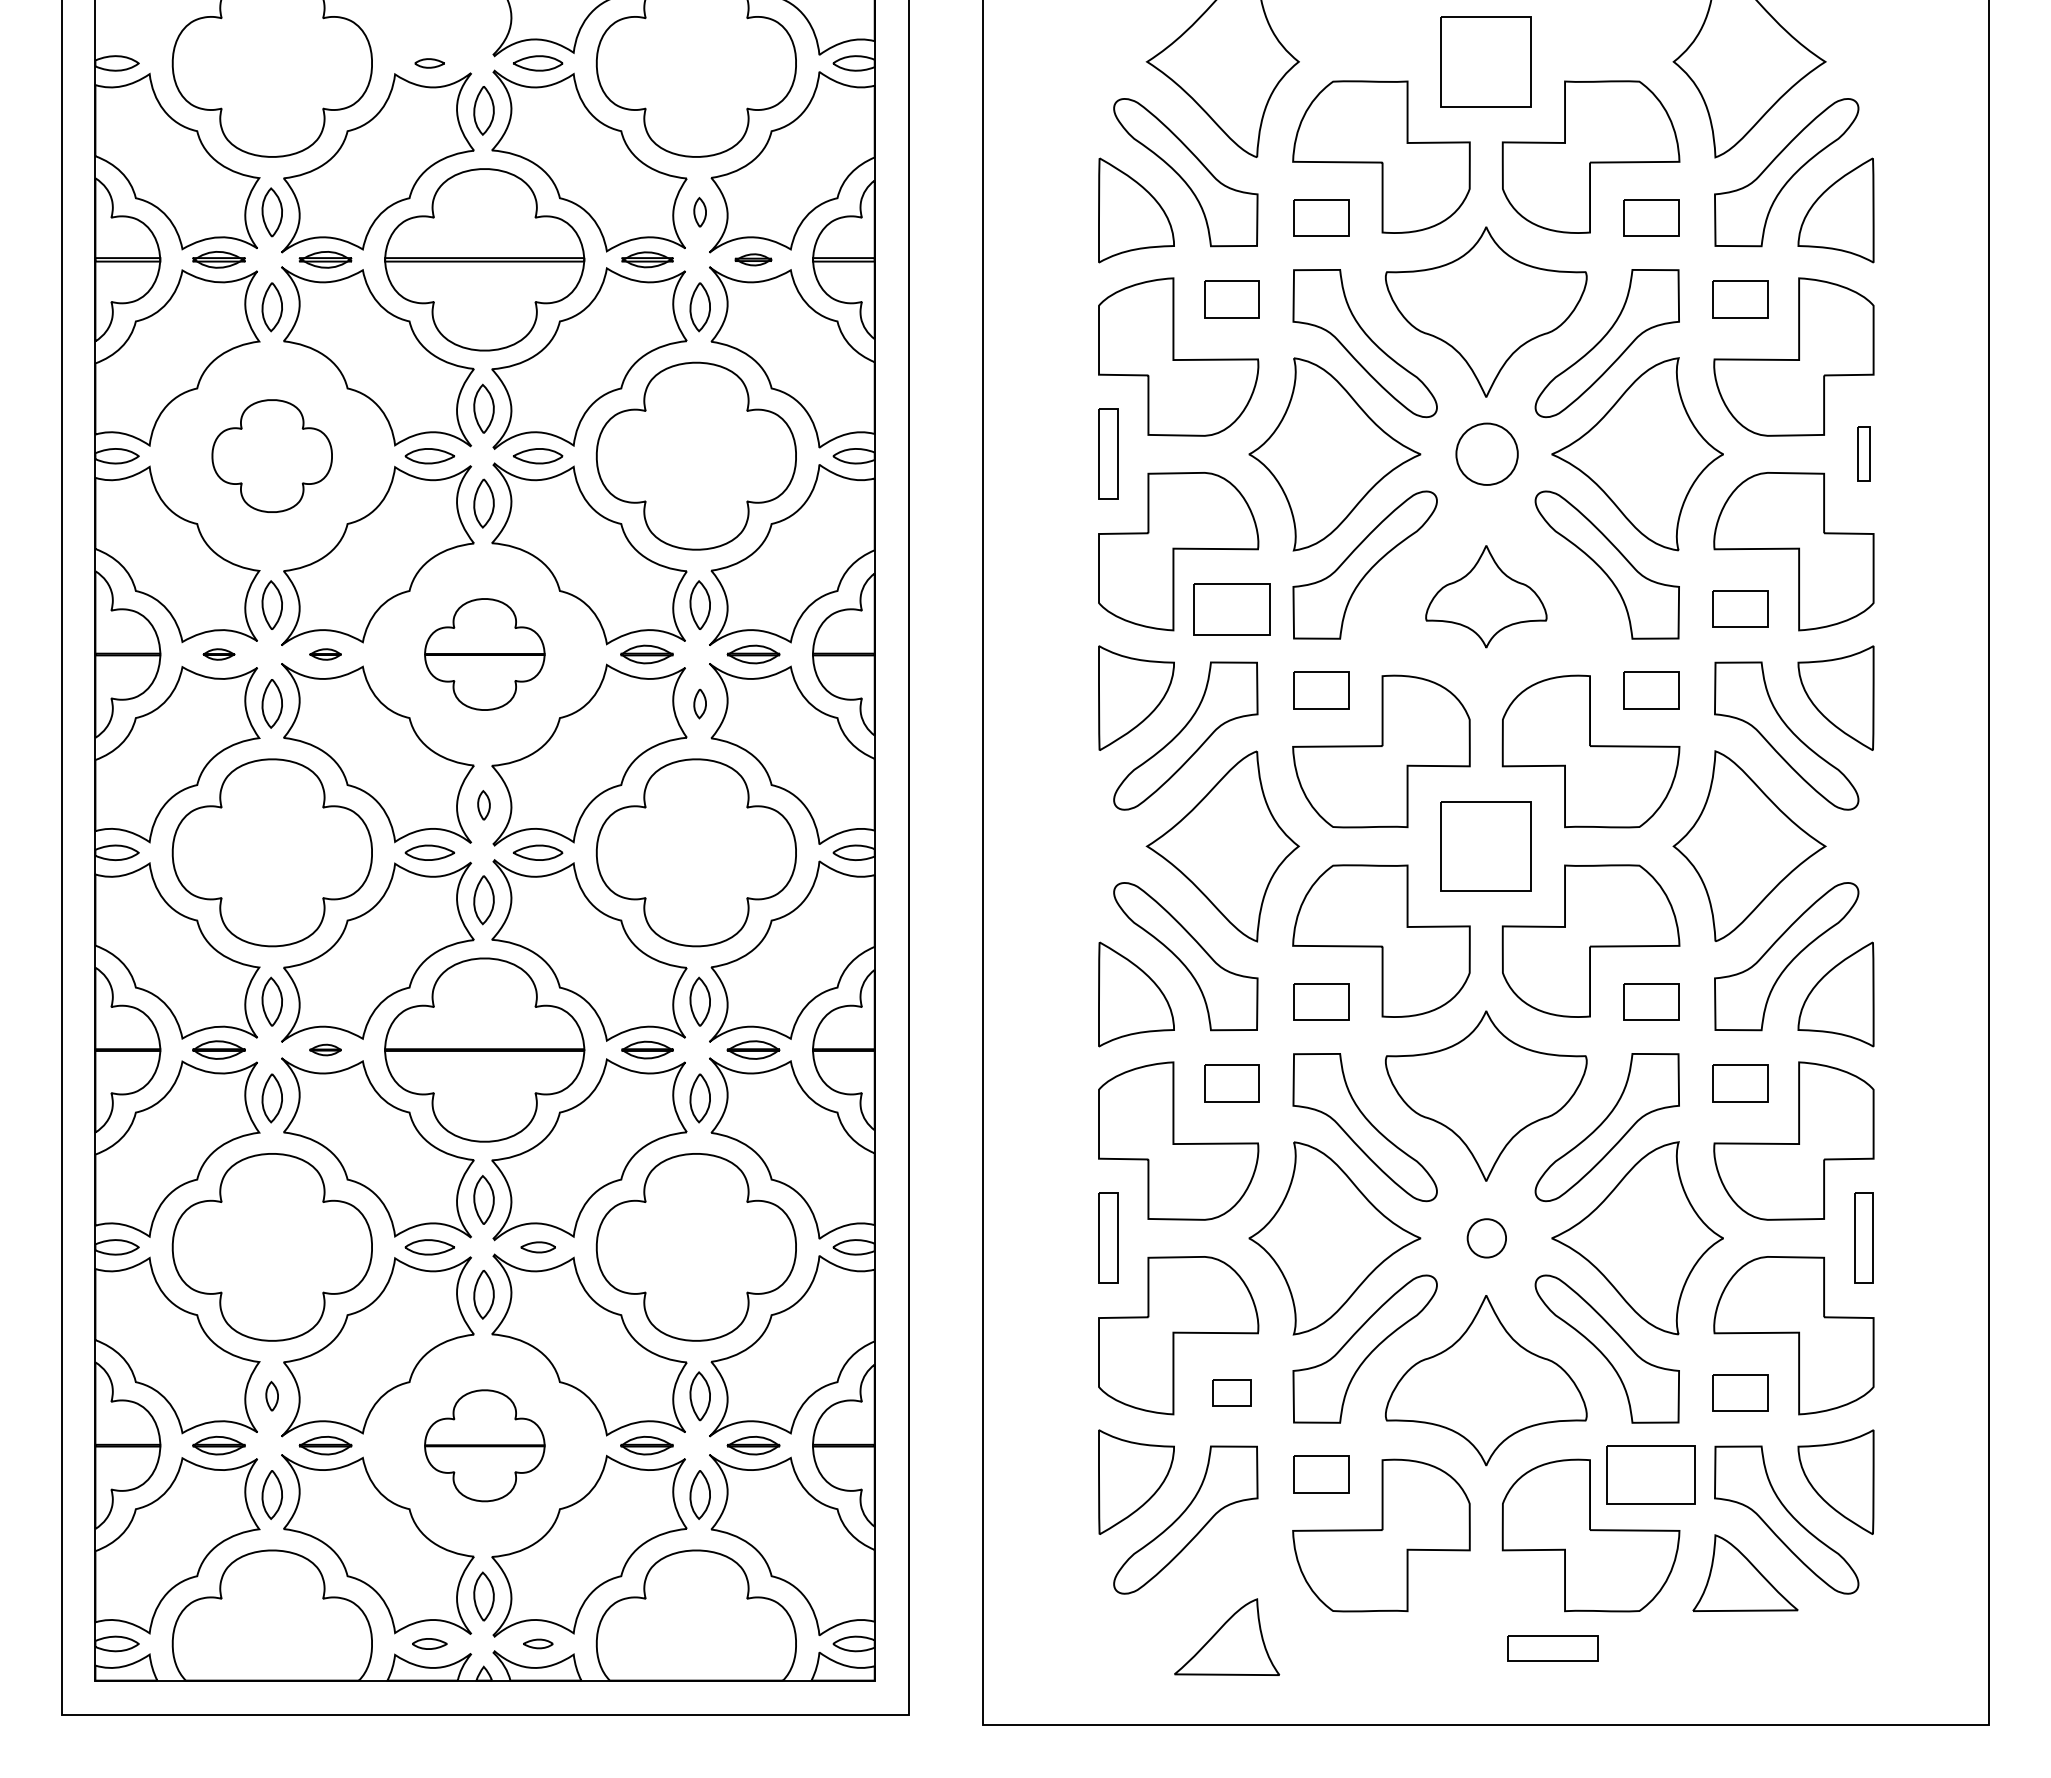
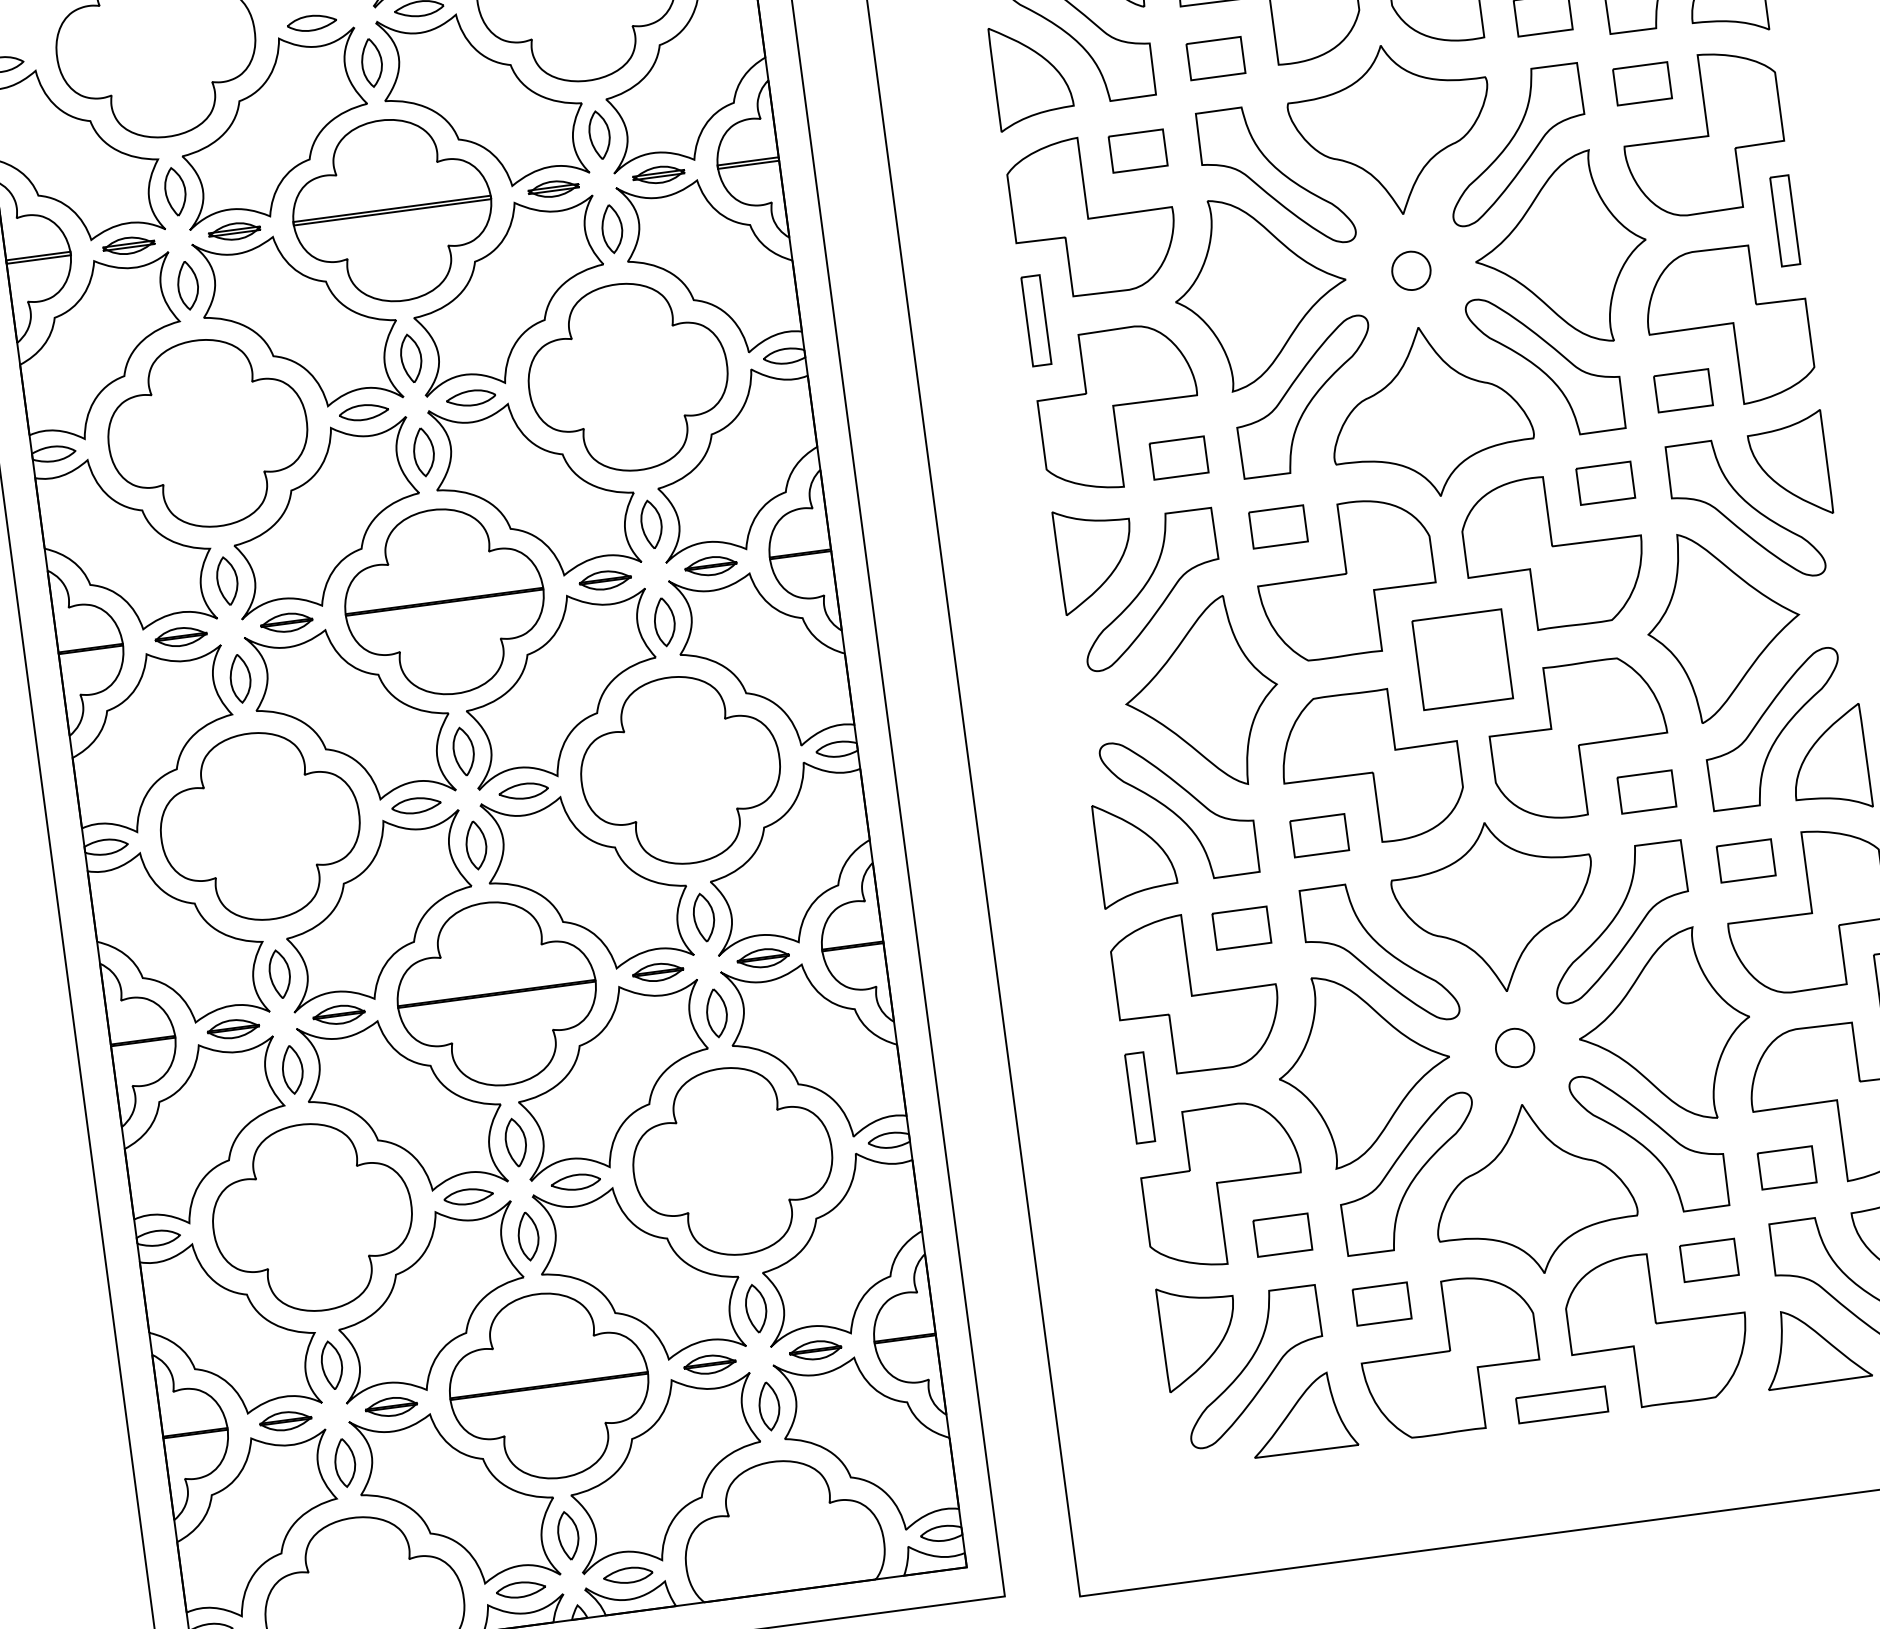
part: (429, 63) -> (311, 23), size x1.67
part: (699, 212) -> (598, 135), size x1.67
part: (753, 259) -> (658, 174), size x1.43
part: (1863, 453) -> (1784, 220), size x1.67
part: (1486, 454) -> (1411, 271), size x0.62
part: (271, 455) -> (206, 432), size x1.67
part: (1486, 596) -> (1429, 411), size x1.67
part: (1231, 608) -> (1178, 457), size x0.71
part: (218, 654) -> (180, 637), size x1.67
part: (325, 654) -> (286, 622), size x1.67
part: (484, 654) -> (444, 601), size x1.67
part: (699, 703) -> (663, 621), size x1.67
part: (483, 805) -> (463, 751), size x1.67
part: (325, 1049) -> (338, 1014), size x1.67
part: (538, 1247) -> (576, 1182), size x1.43
part: (1231, 1392) -> (1282, 1234), size x1.43
part: (271, 1396) -> (331, 1365), size x1.67
part: (484, 1445) -> (548, 1385), size x1.67
part: (1651, 1474) -> (1709, 1260), size x0.62
part: (1227, 1636) -> (1302, 1413), moved
part: (429, 1643) -> (520, 1589), size x1.43
part: (538, 1643) -> (628, 1574), size x1.67
part: (1552, 1648) -> (1561, 1405), moved

